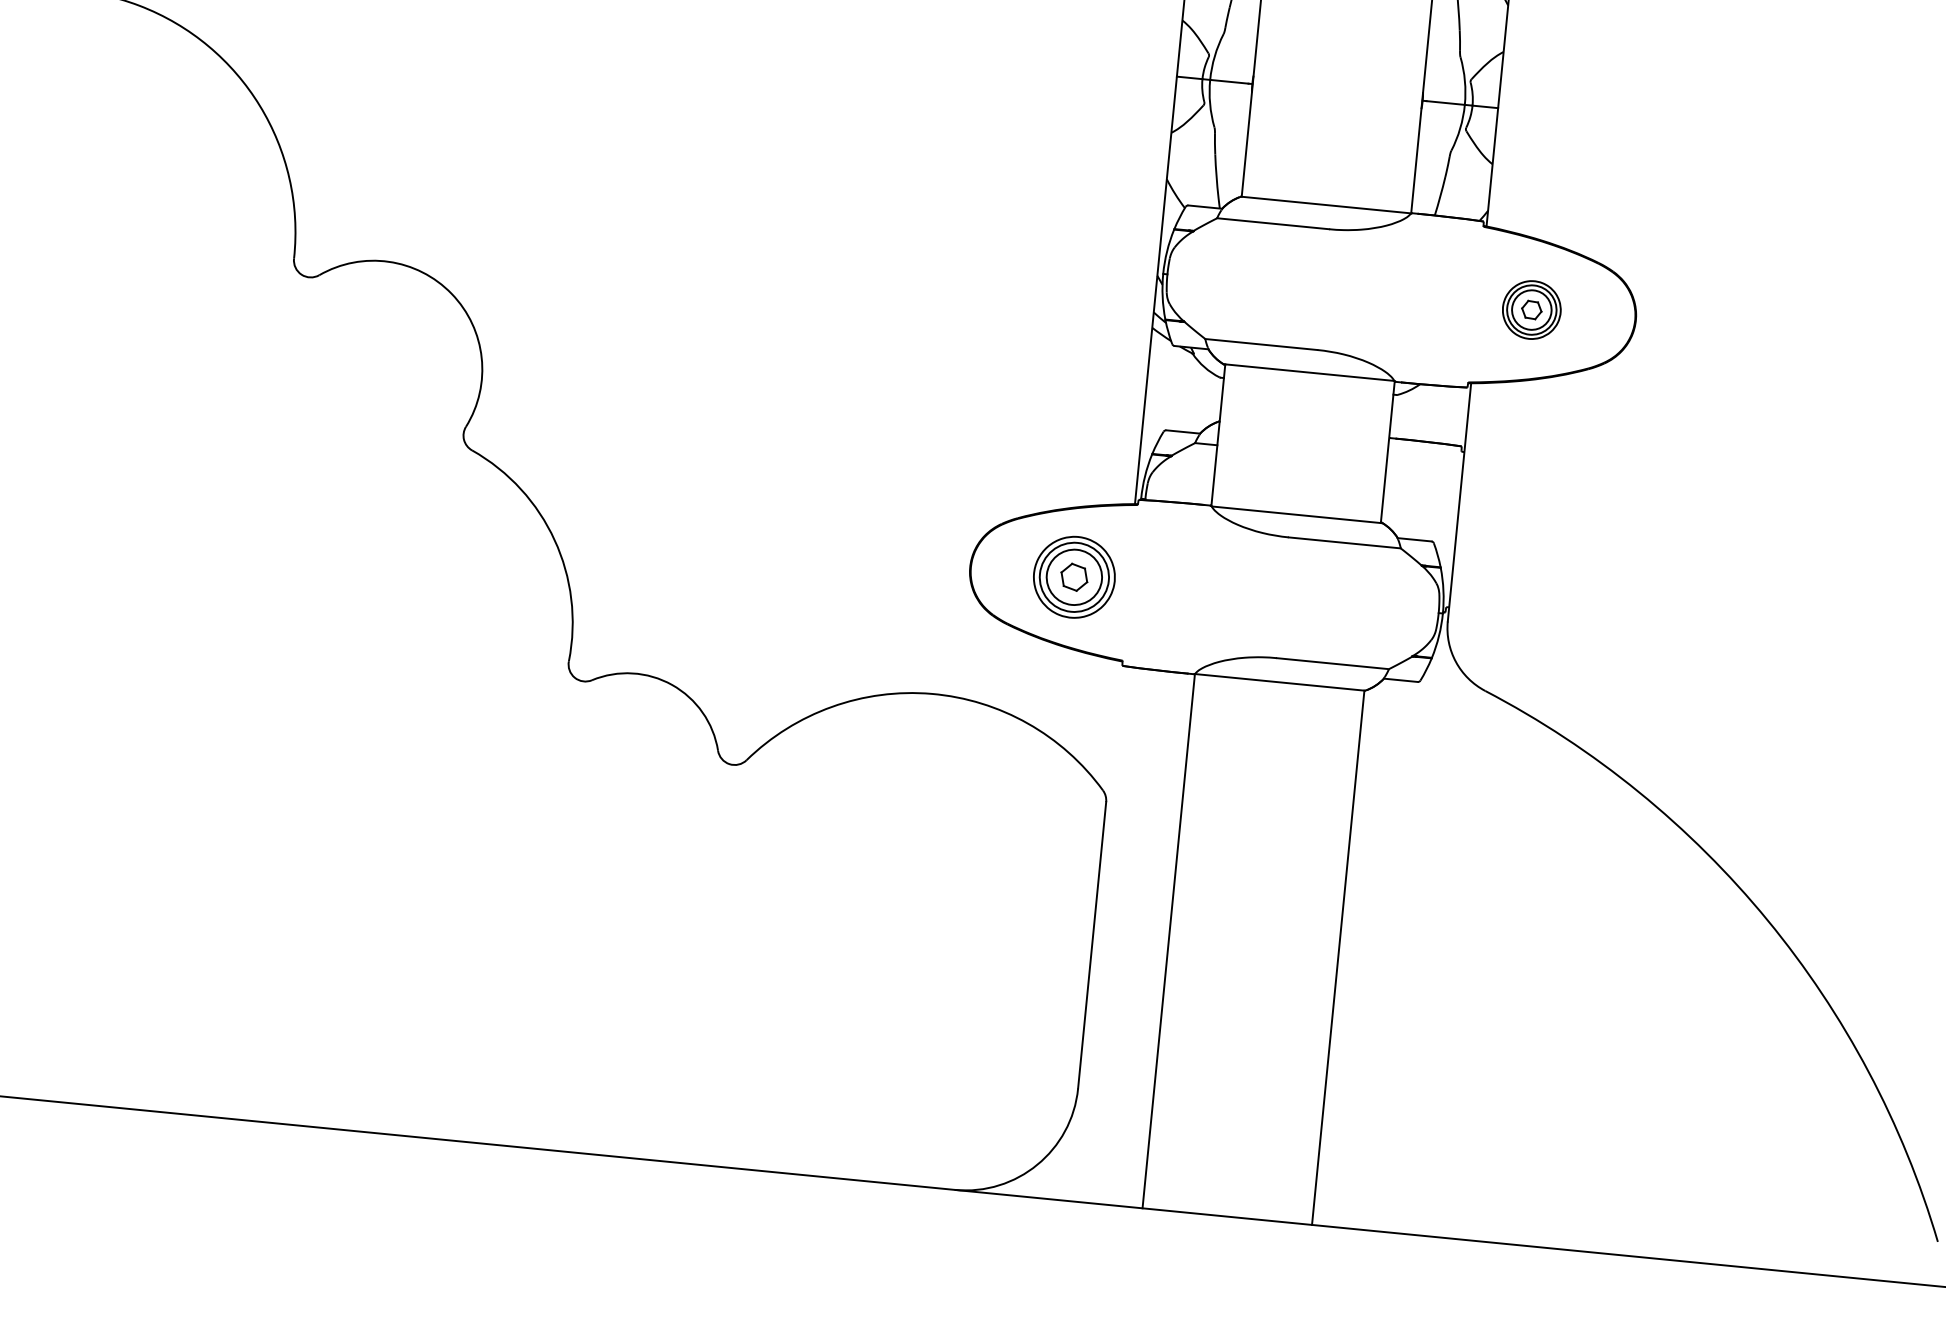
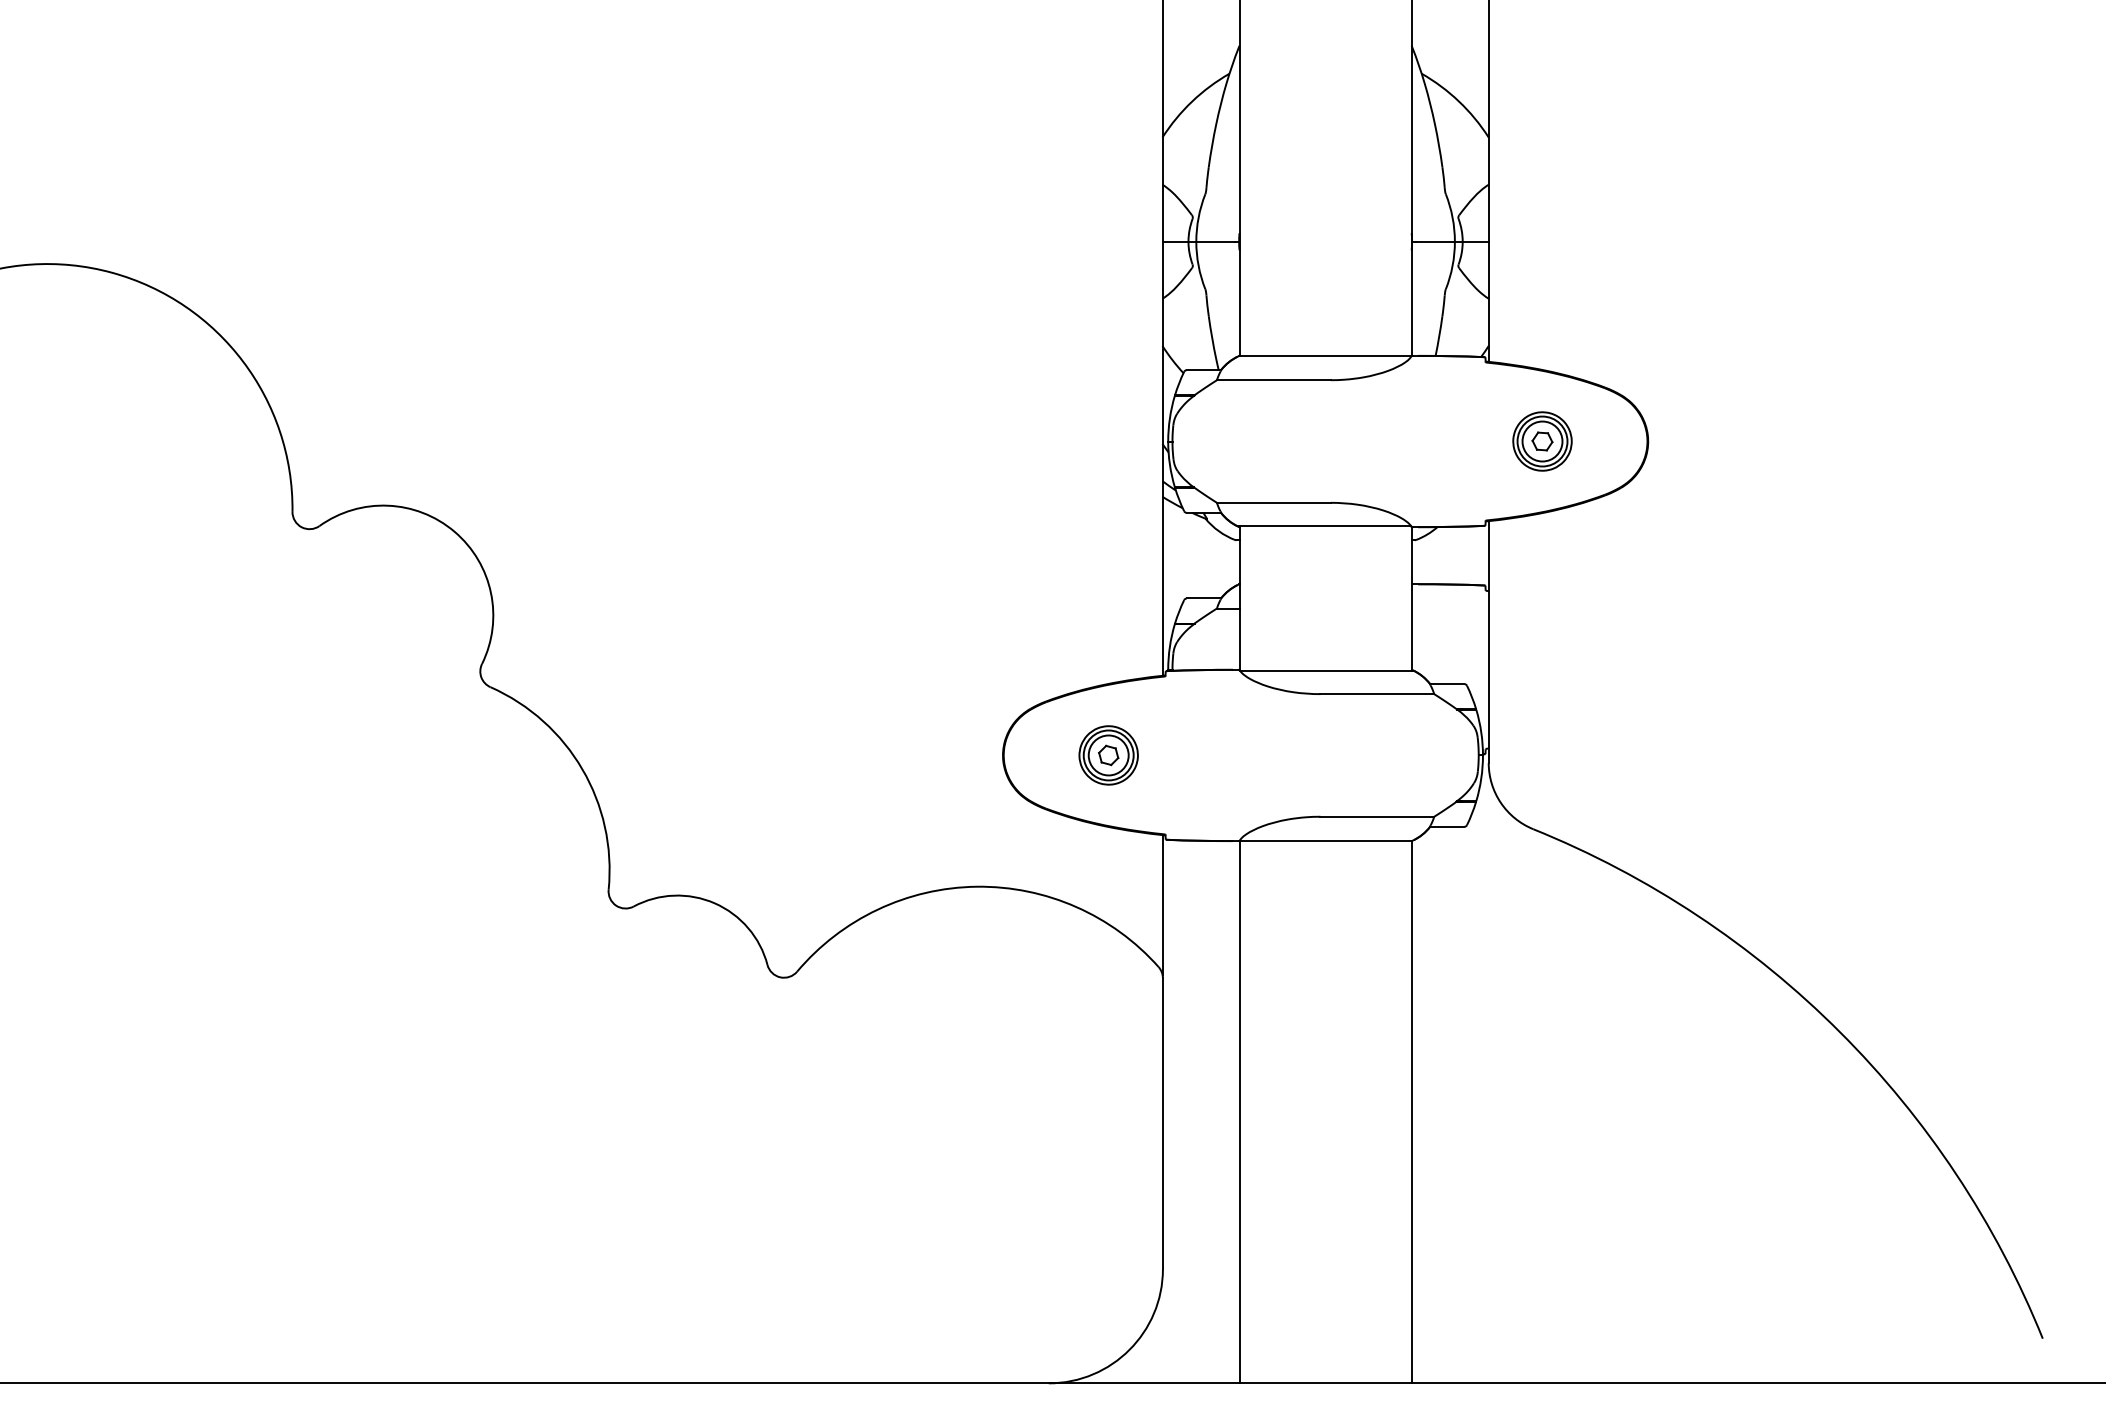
part: (1074, 577) -> (1108, 755), size x0.71
line: (1112, 729) -> (1162, 904), added

